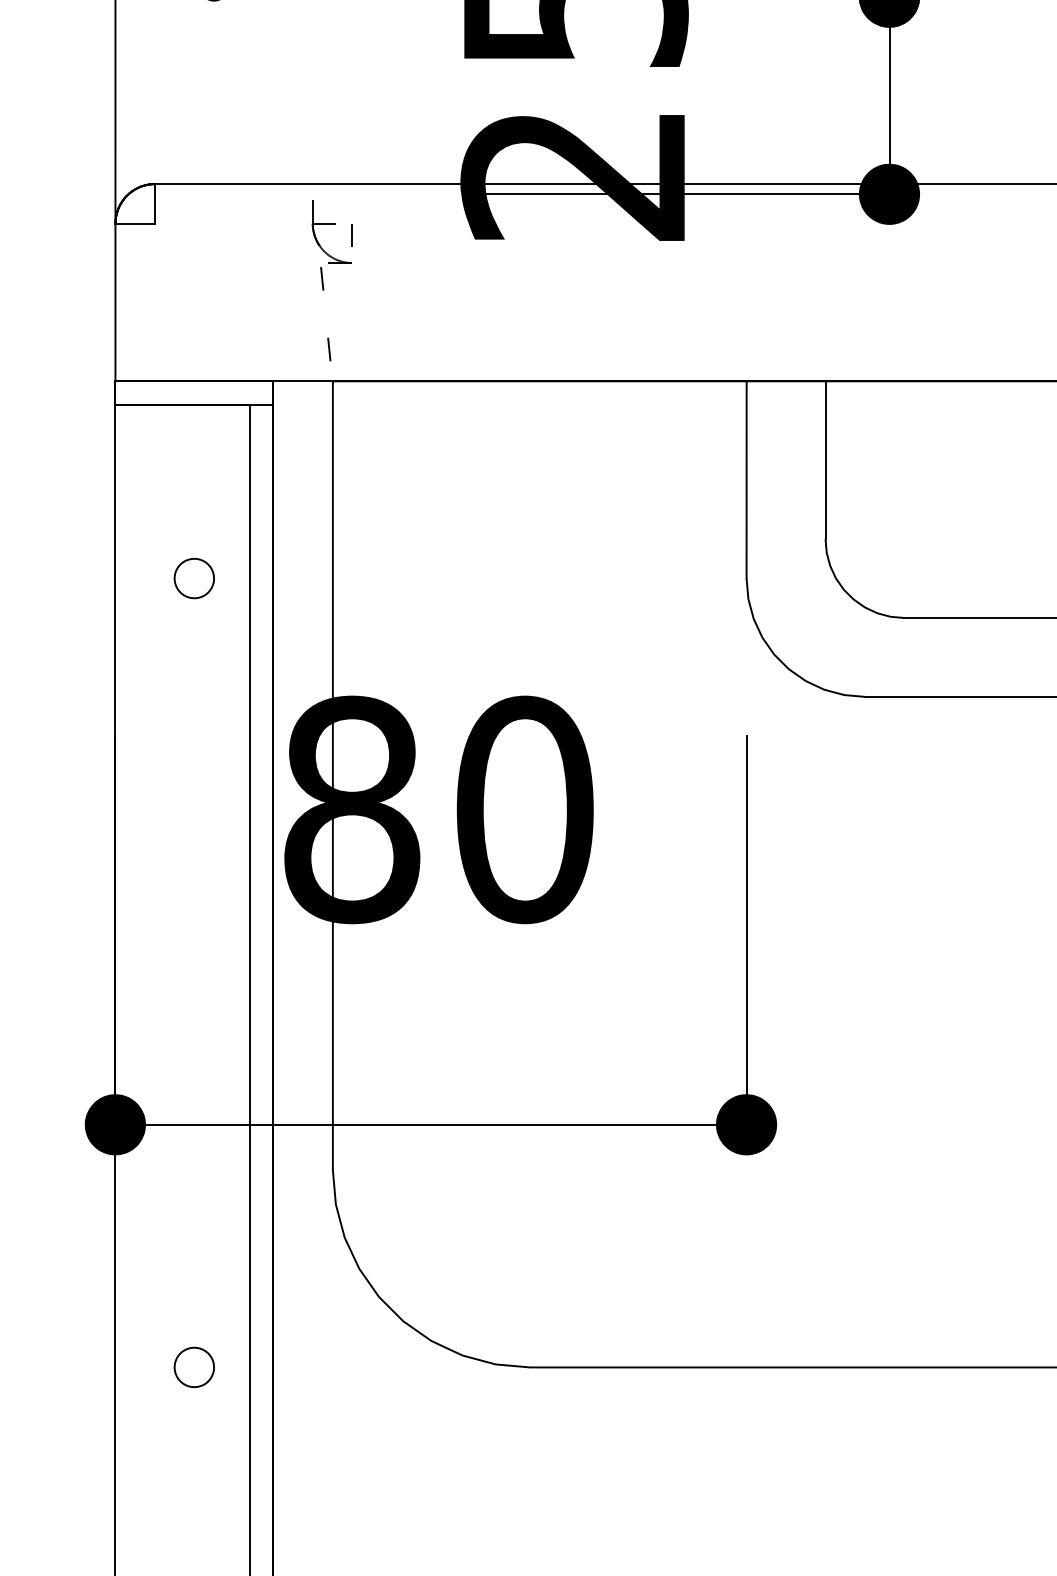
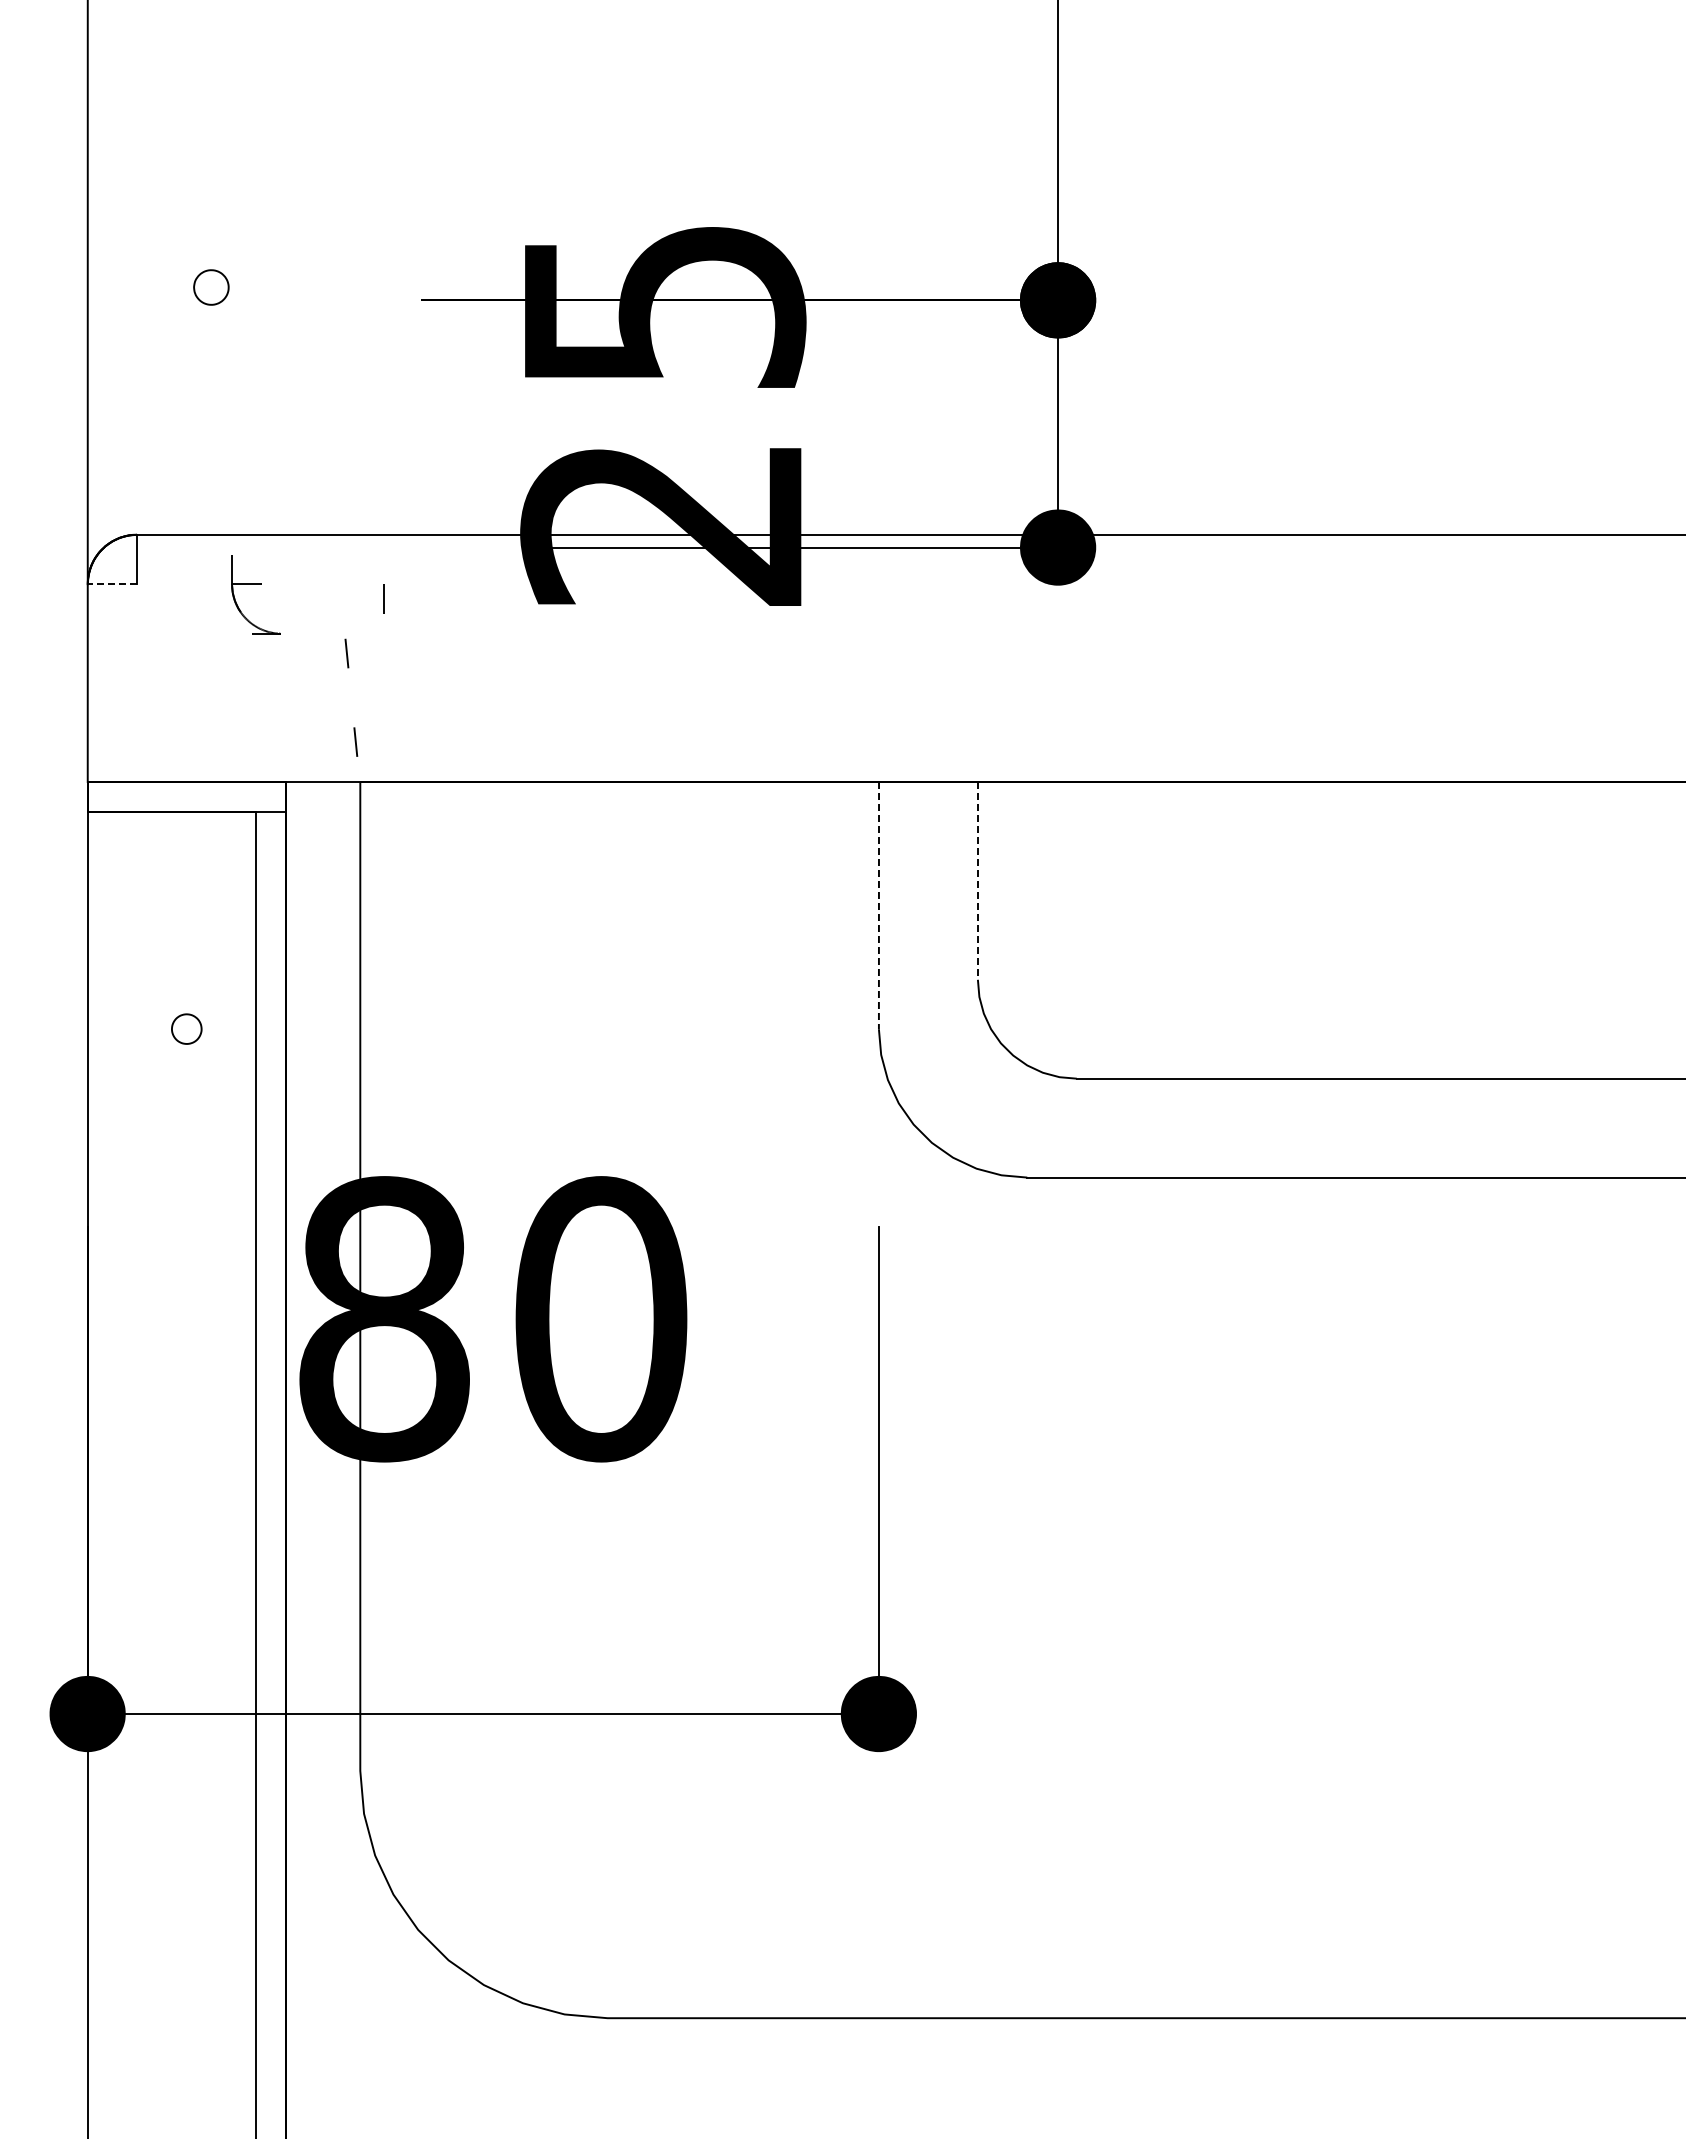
line: (135, 223) -> (112, 584), solid -> dashed
part: (331, 223) -> (255, 584), moved
line: (825, 459) -> (977, 880), solid -> dashed
line: (746, 479) -> (878, 905), solid -> dashed
part: (194, 577) -> (186, 1028), size x0.6
part: (194, 1366) -> (186, 2017), removed

